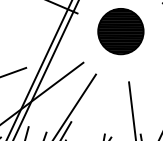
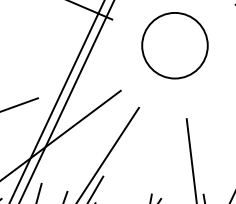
hatch: (120, 31) -> (174, 45), removed

